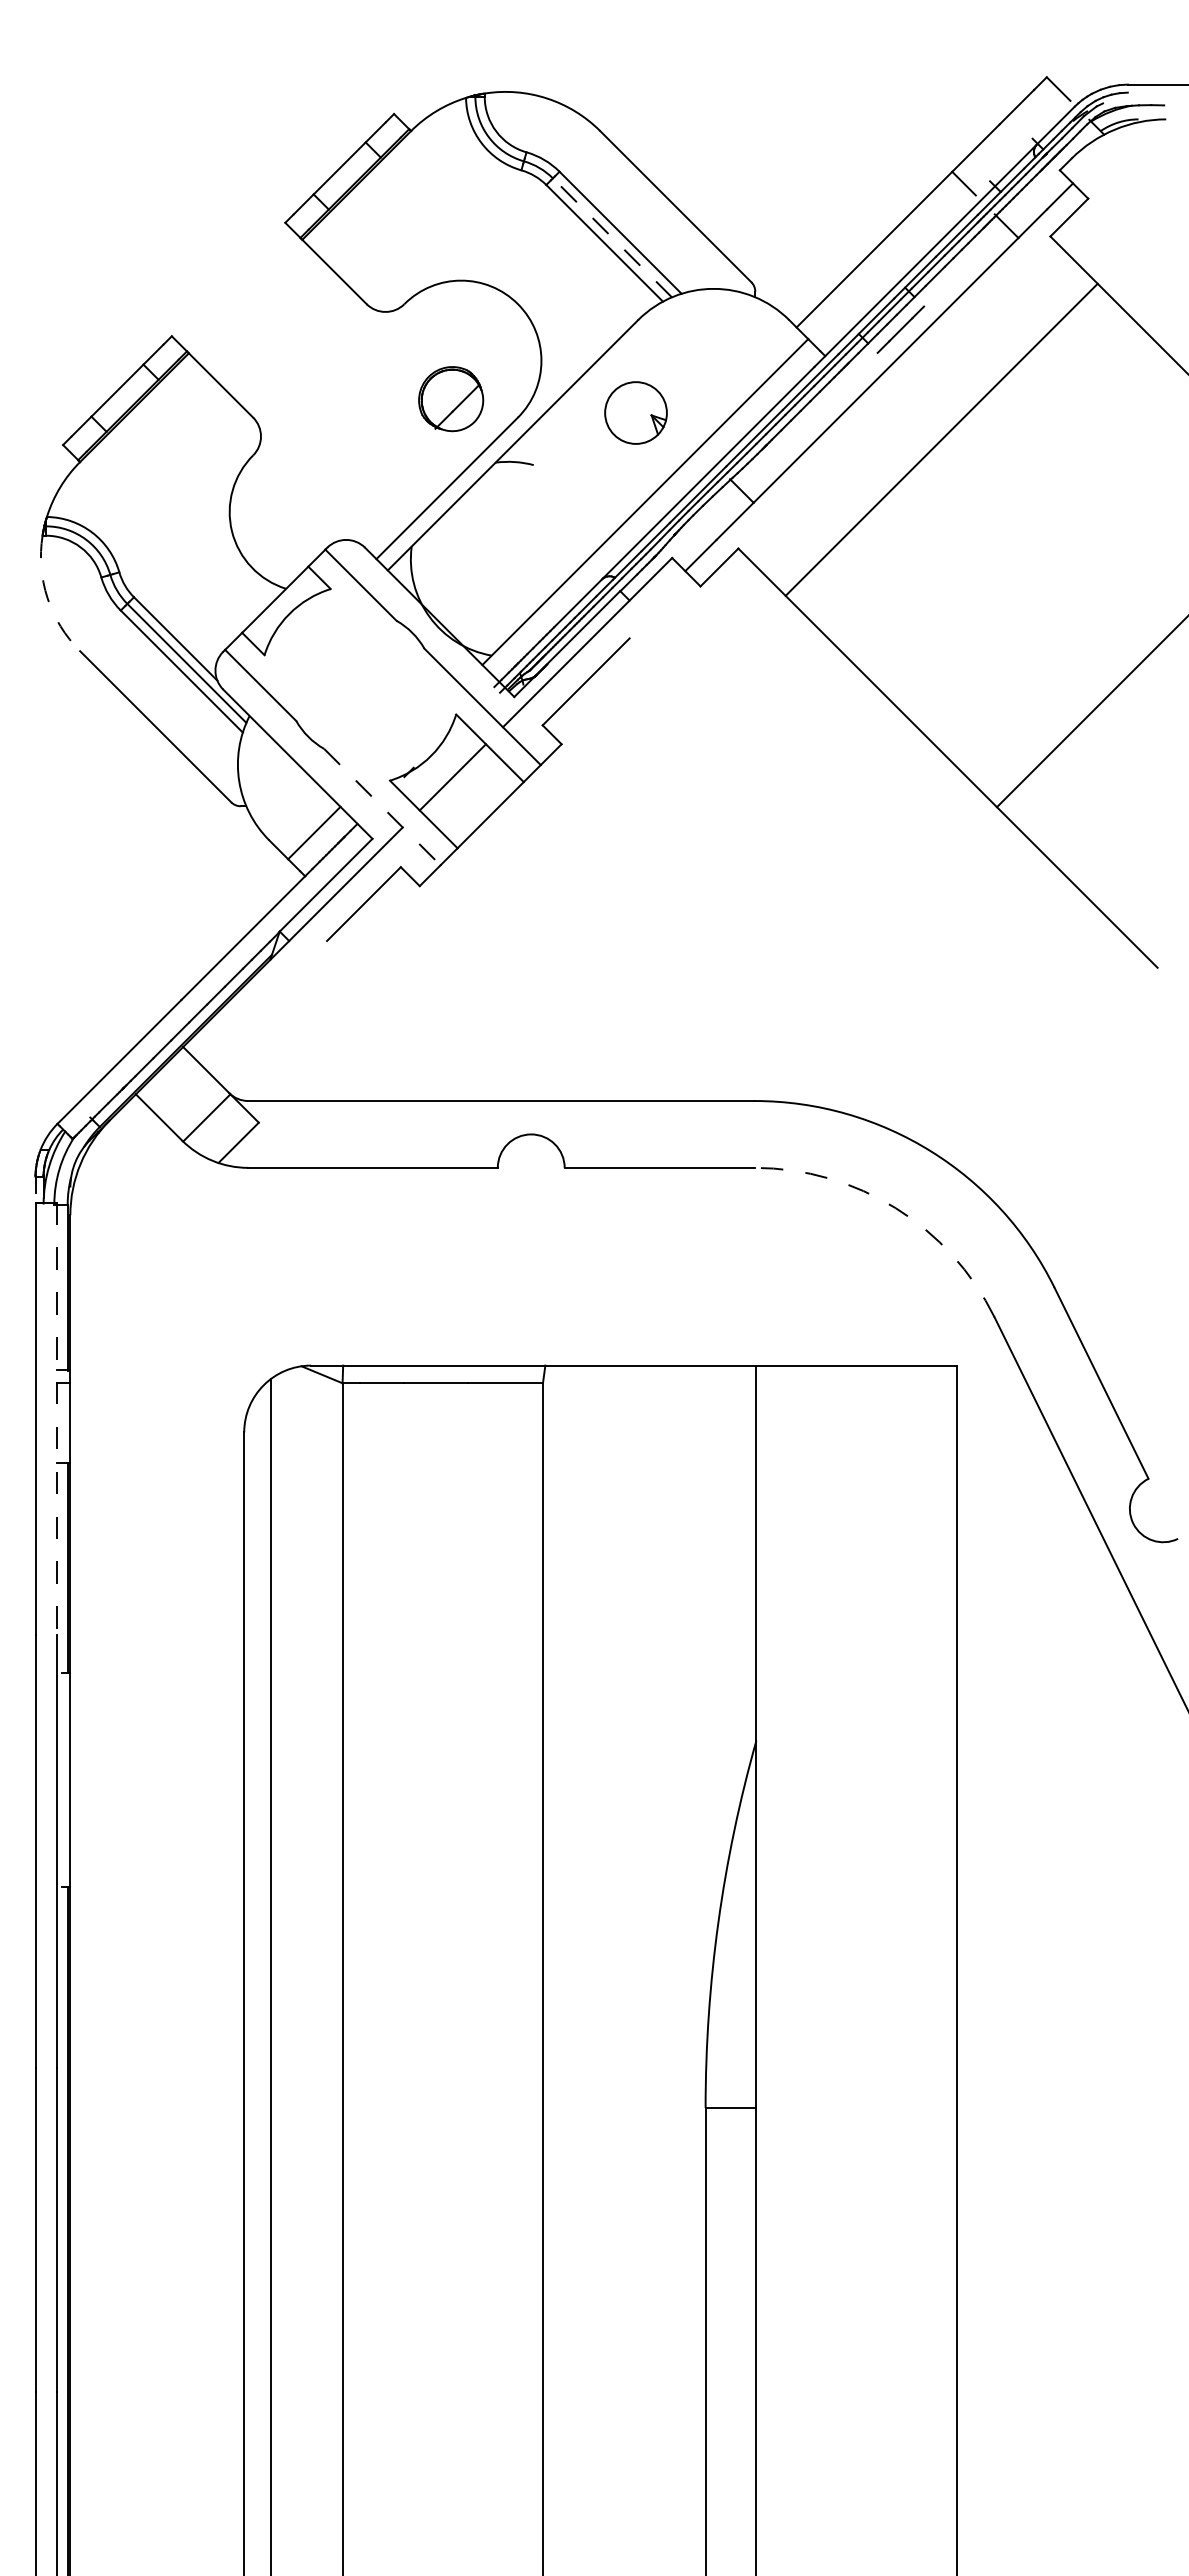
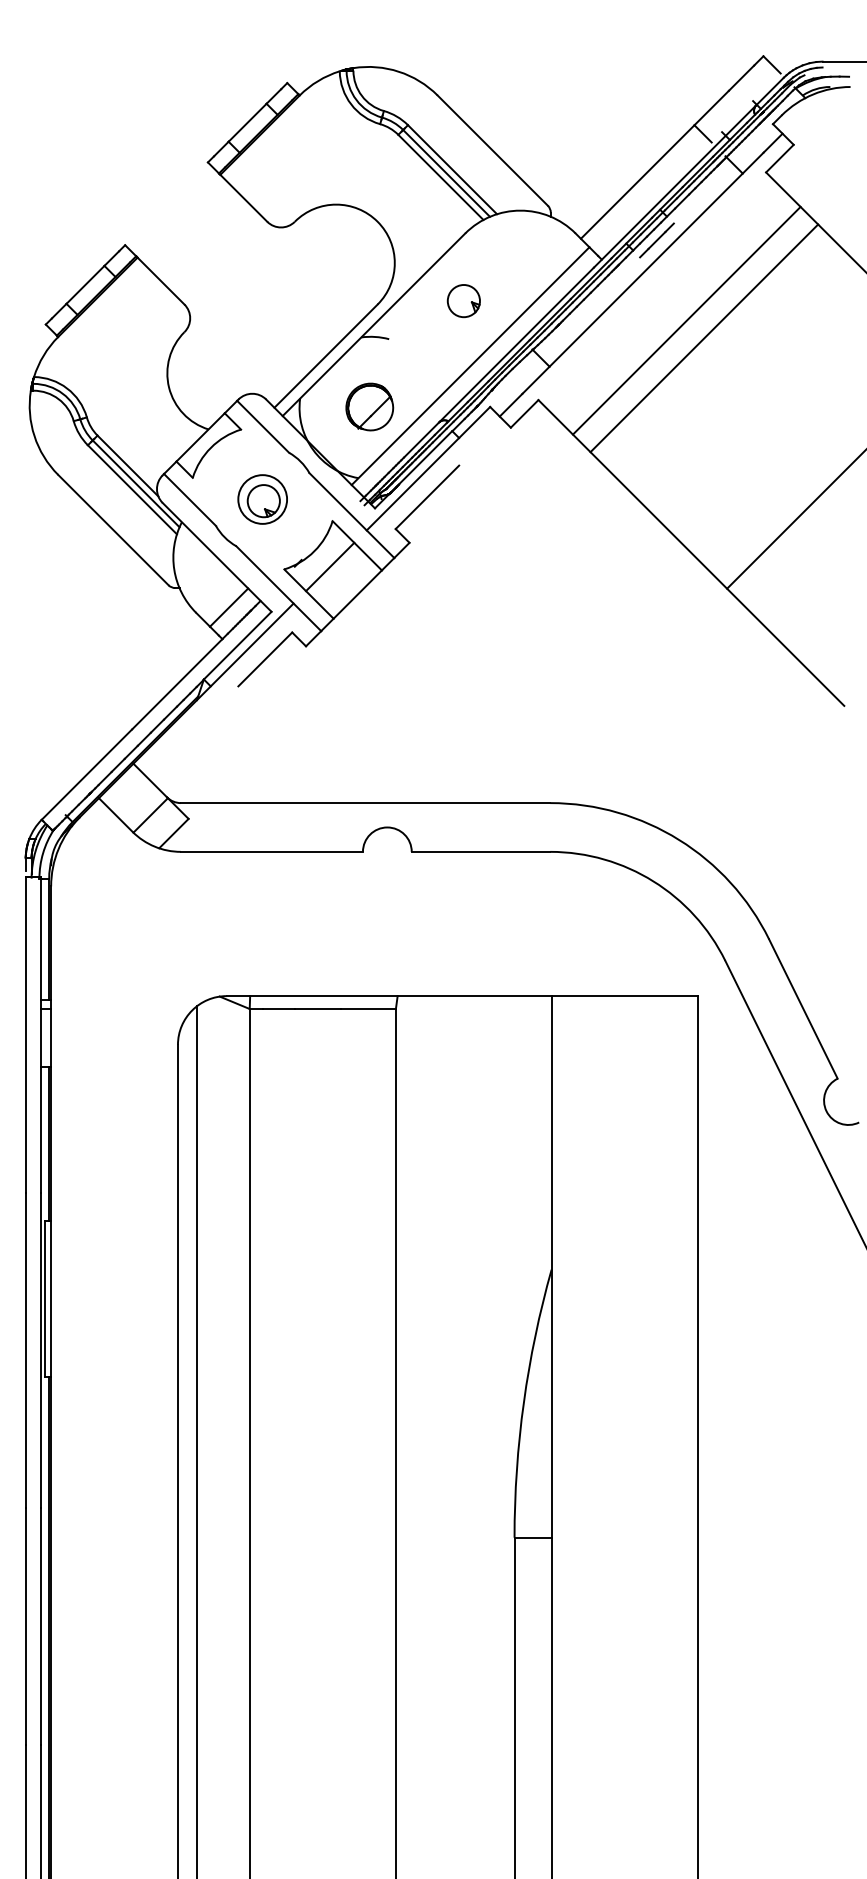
line: (612, 237) -> (446, 173), dashed -> solid
part: (451, 399) -> (370, 407), moved
part: (636, 412) -> (464, 300), size x0.71
line: (965, 463) -> (704, 338), added
arc: (47, 597) -> (34, 435), dashed -> solid
part: (360, 684) -> (262, 499), added
line: (382, 807) -> (278, 588), dashed -> solid
arc: (895, 1208) -> (653, 881), dashed -> solid
line: (57, 1419) -> (41, 1035), dashed -> solid
line: (62, 1780) -> (45, 1298), added

